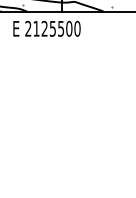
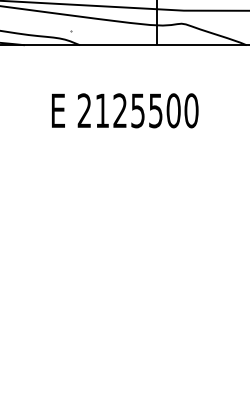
text: (46, 28) -> (124, 110), moved

